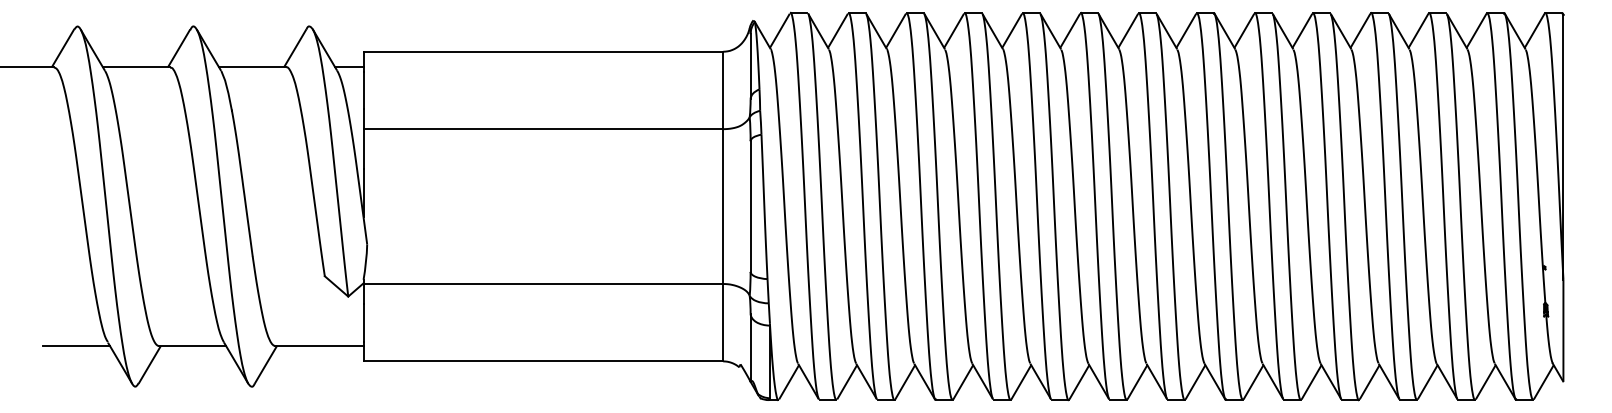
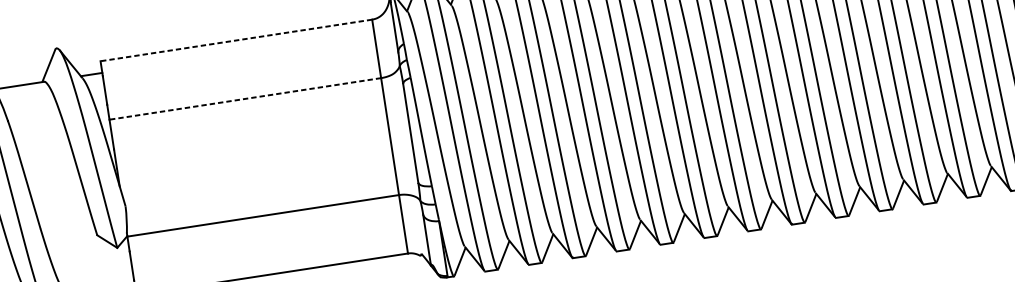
line: (543, 51) -> (236, 40), solid -> dashed
line: (543, 129) -> (245, 99), solid -> dashed

